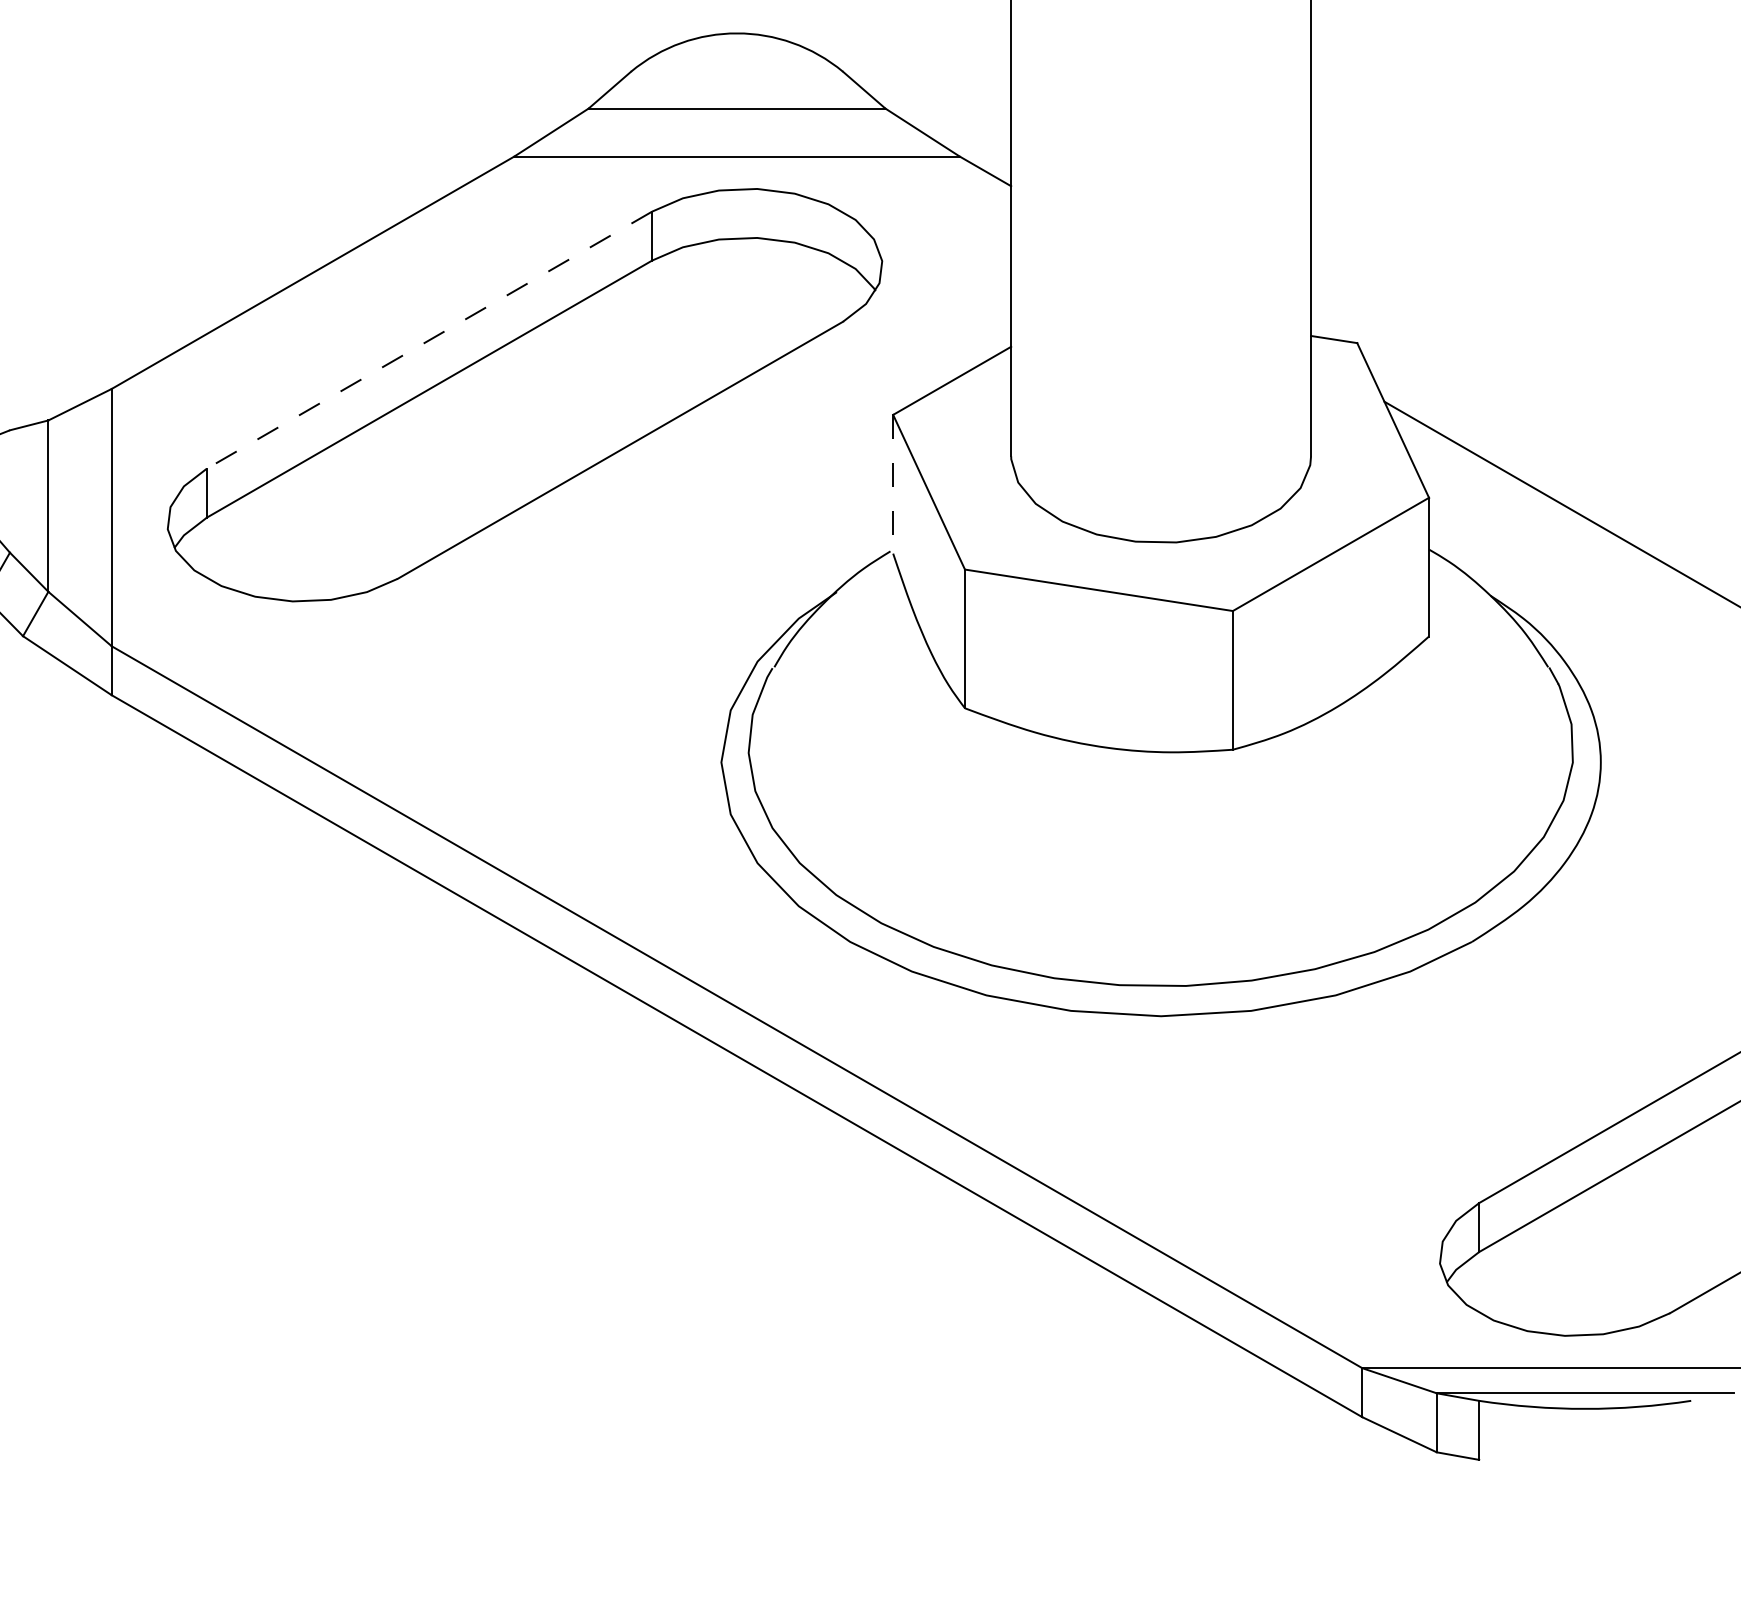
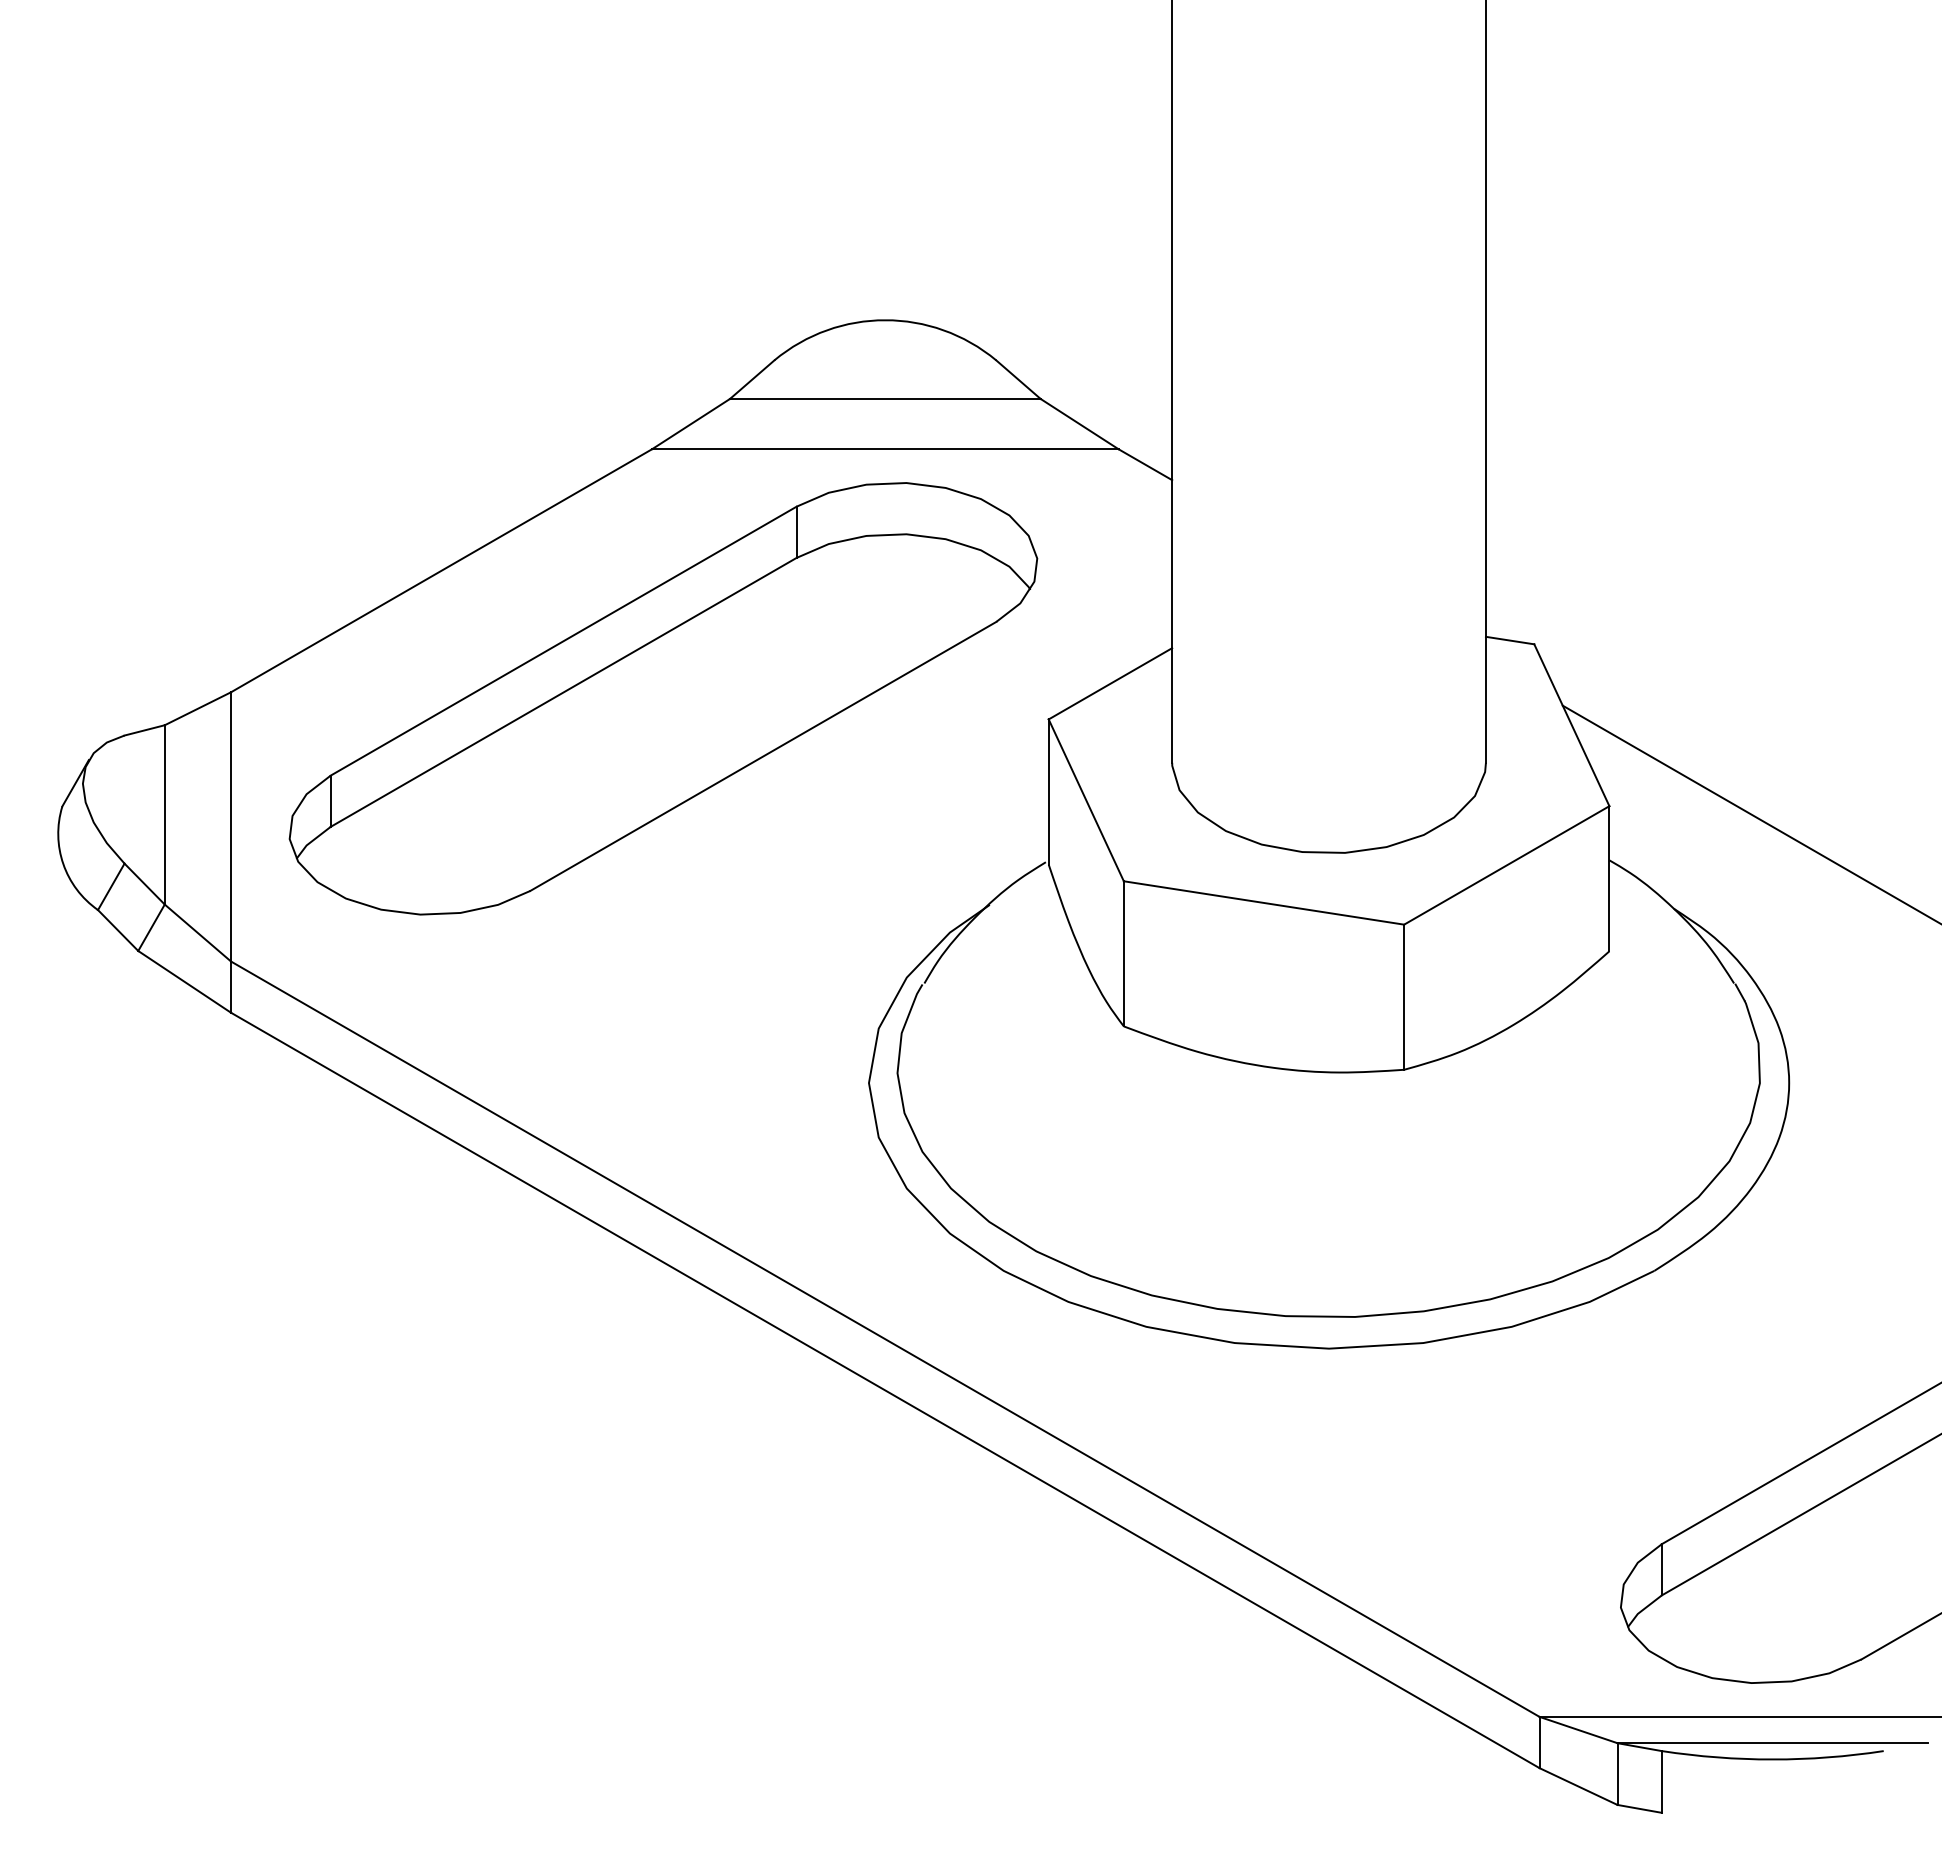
line: (429, 340) -> (563, 641), dashed -> solid
line: (892, 484) -> (1048, 792), dashed -> solid

